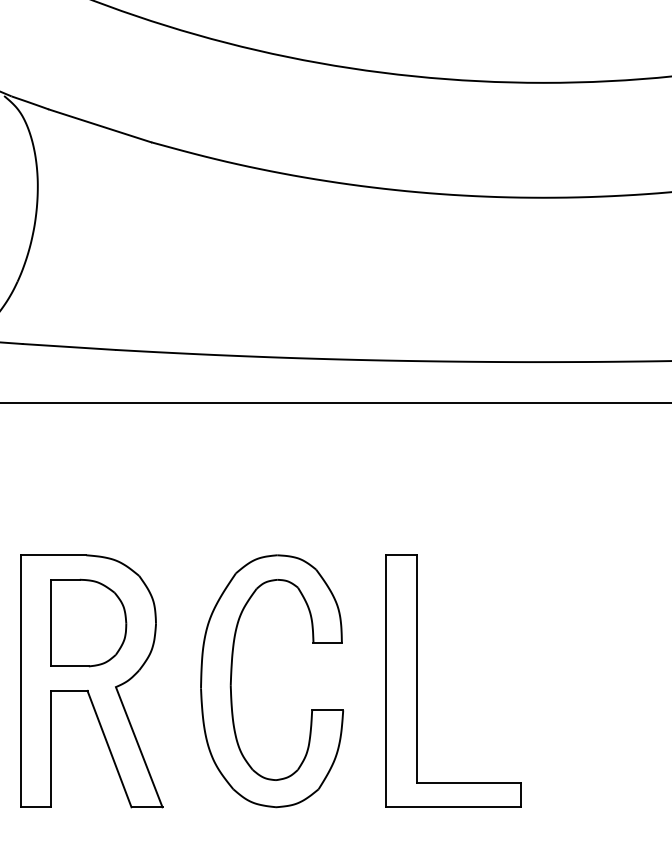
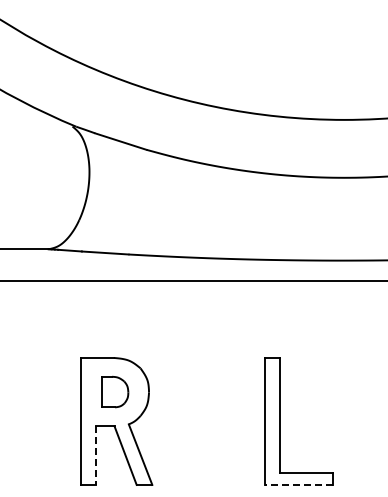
part: (87, 621) -> (114, 391), size x0.7
part: (232, 681) -> (187, 421), removed
line: (51, 750) -> (96, 456), solid -> dashed
line: (452, 806) -> (298, 484), solid -> dashed

